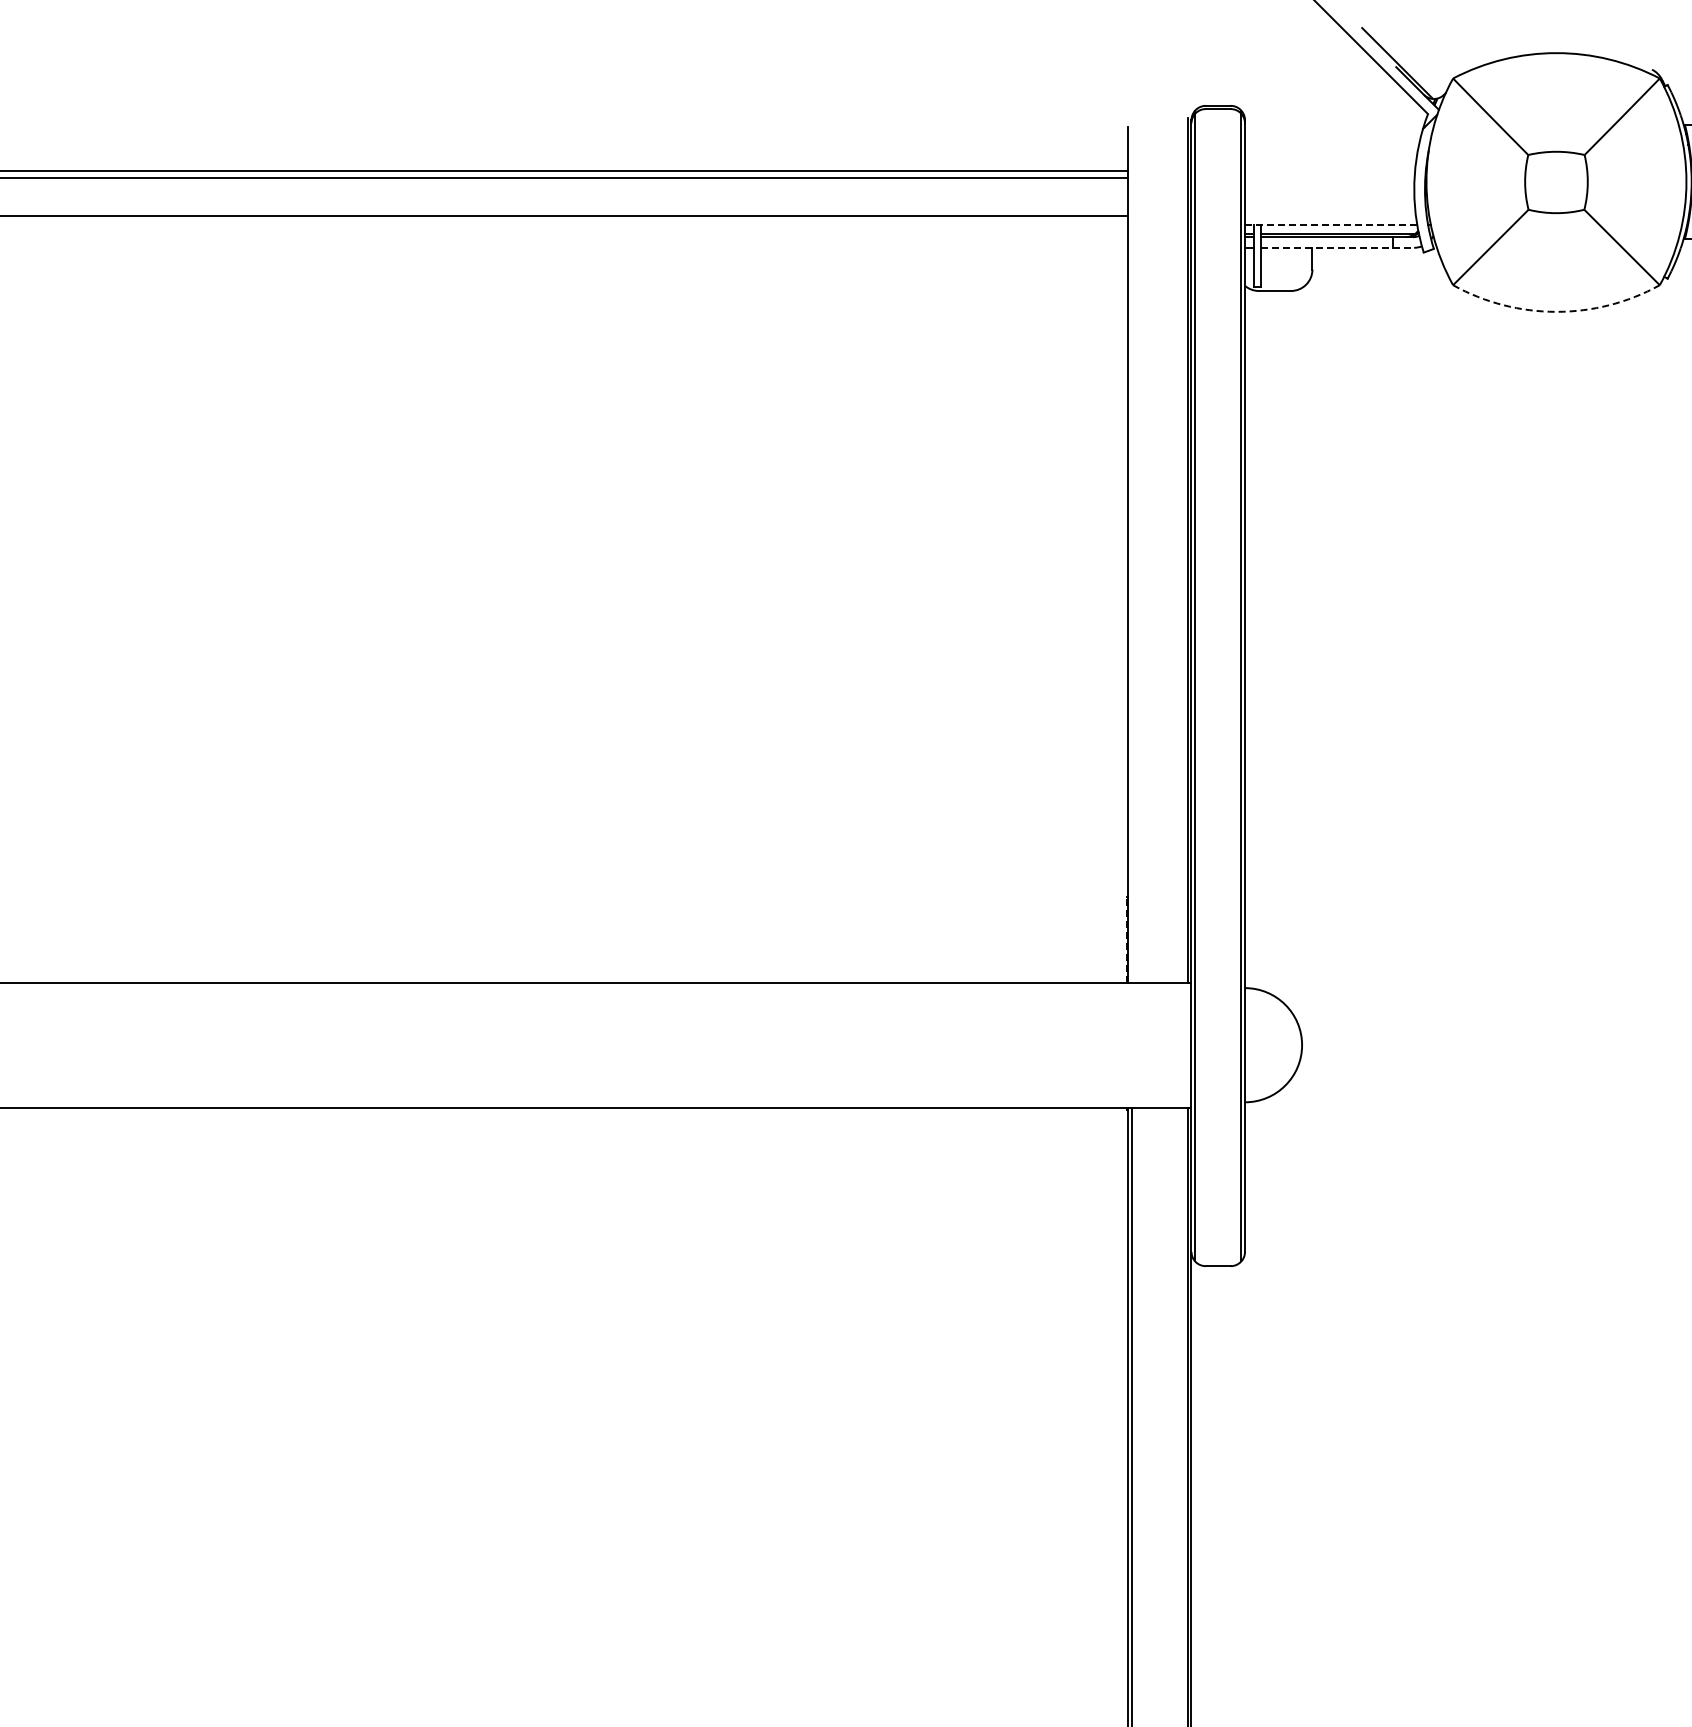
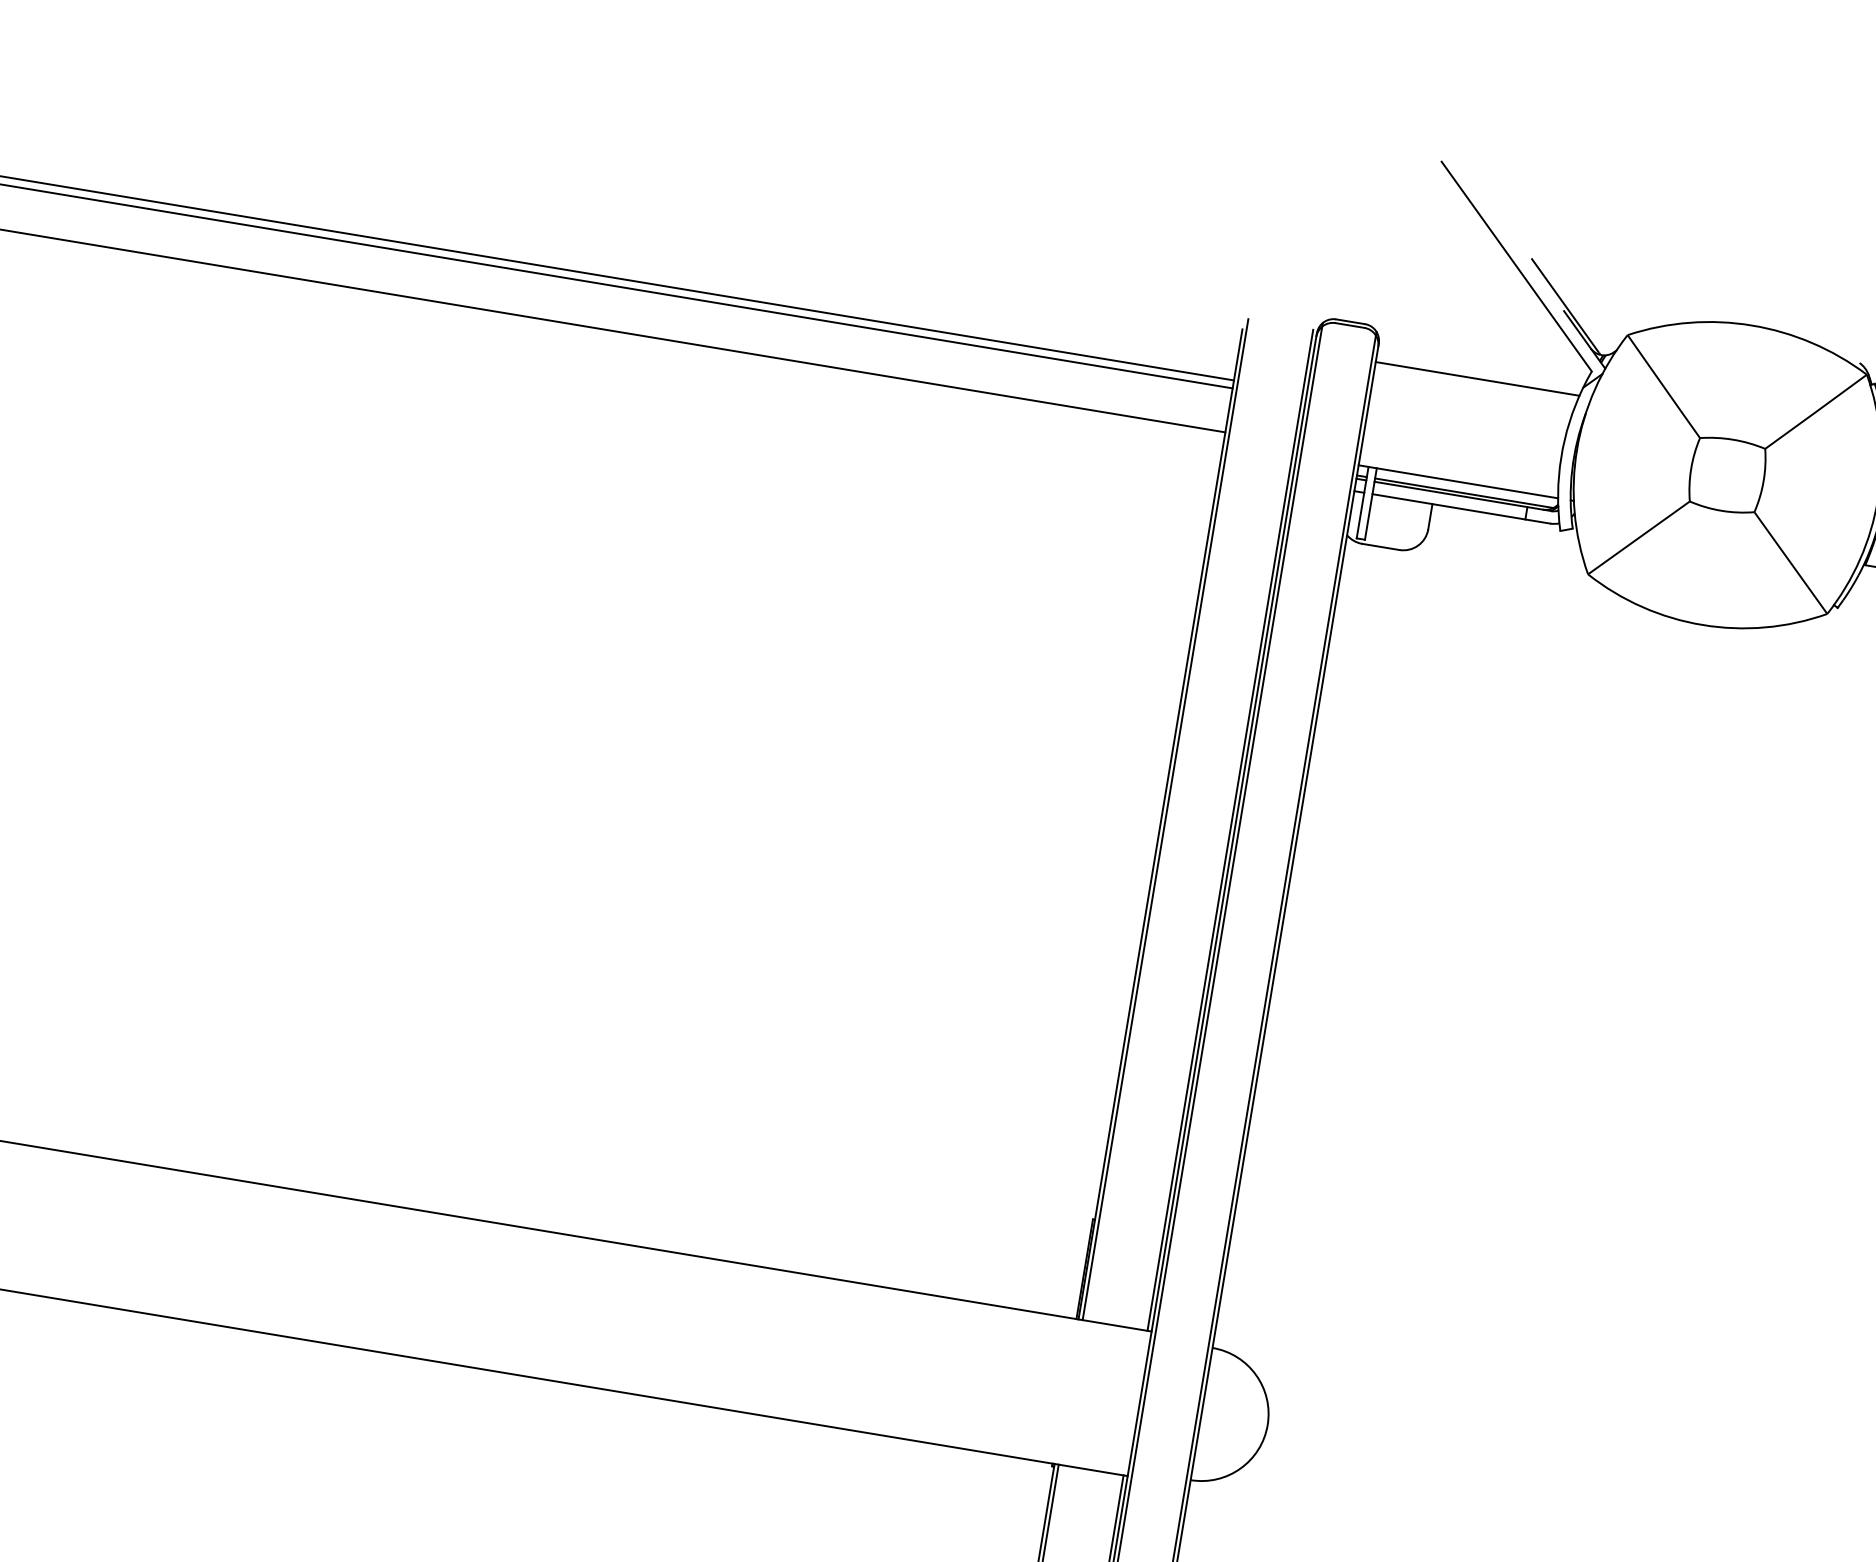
line: (1333, 136) -> (1478, 379), added
line: (1331, 225) -> (1458, 481), dashed -> solid
line: (1337, 247) -> (1461, 508), dashed -> solid
arc: (1556, 311) -> (1702, 624), dashed -> solid
line: (1131, 549) -> (1165, 818), added
line: (1126, 939) -> (1084, 1269), dashed -> solid

